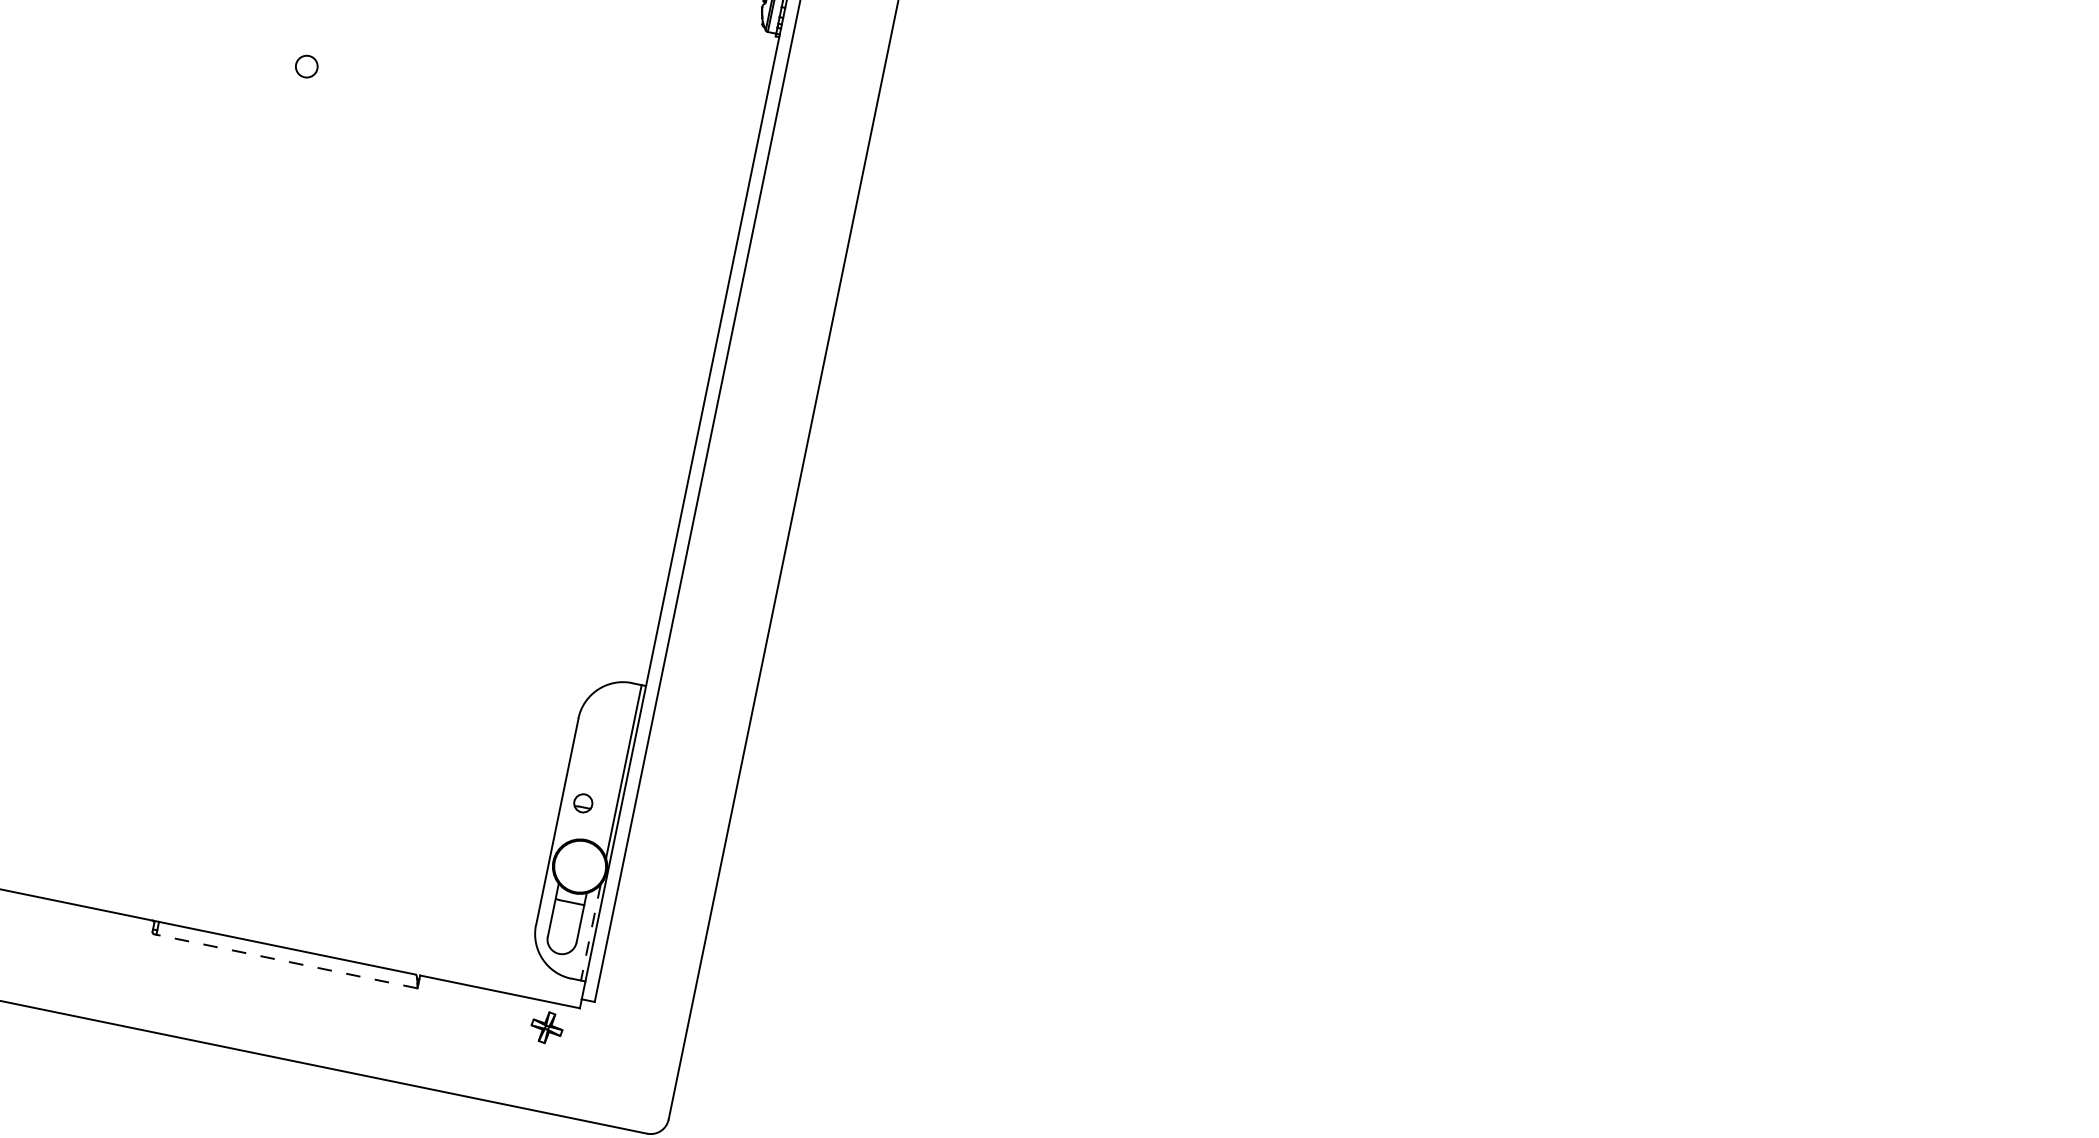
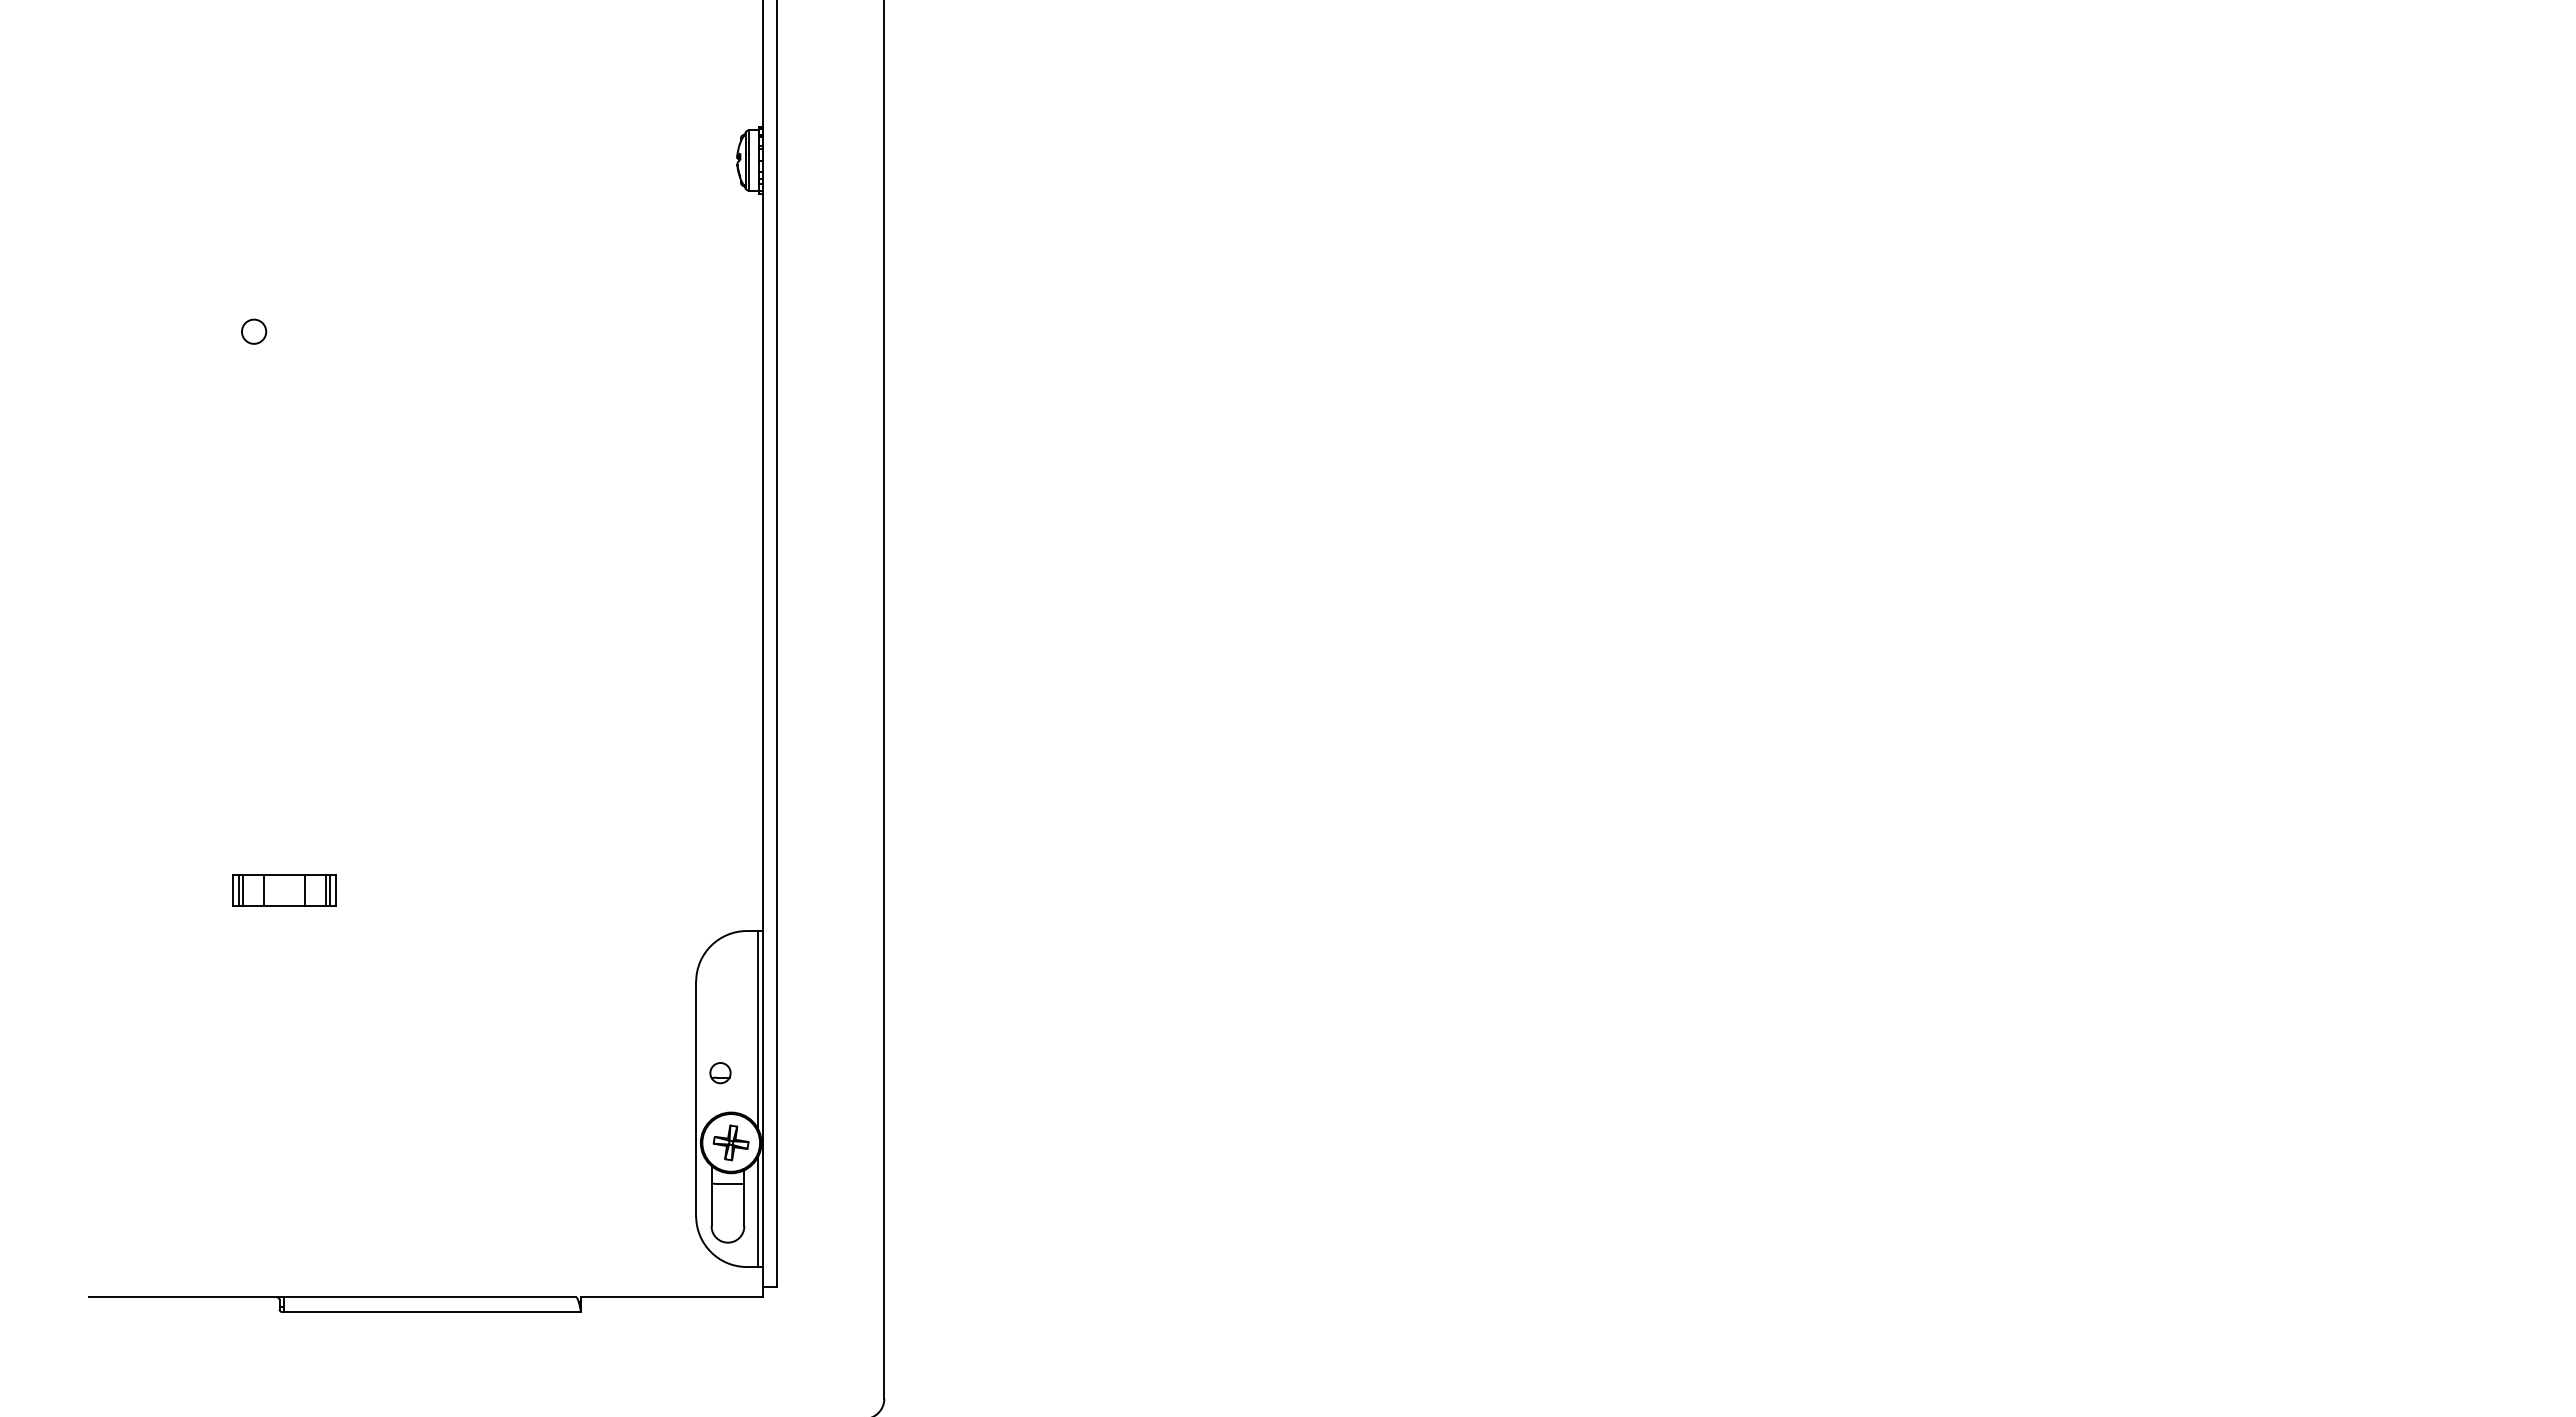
part: (232, 563) -> (284, 890), added
line: (590, 932) -> (757, 1212), dashed -> solid
line: (286, 961) -> (432, 1311), dashed -> solid
part: (546, 1027) -> (730, 1142), moved

